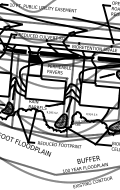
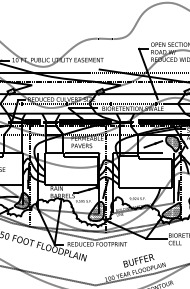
hatch: (35, 58) -> (53, 130), removed

